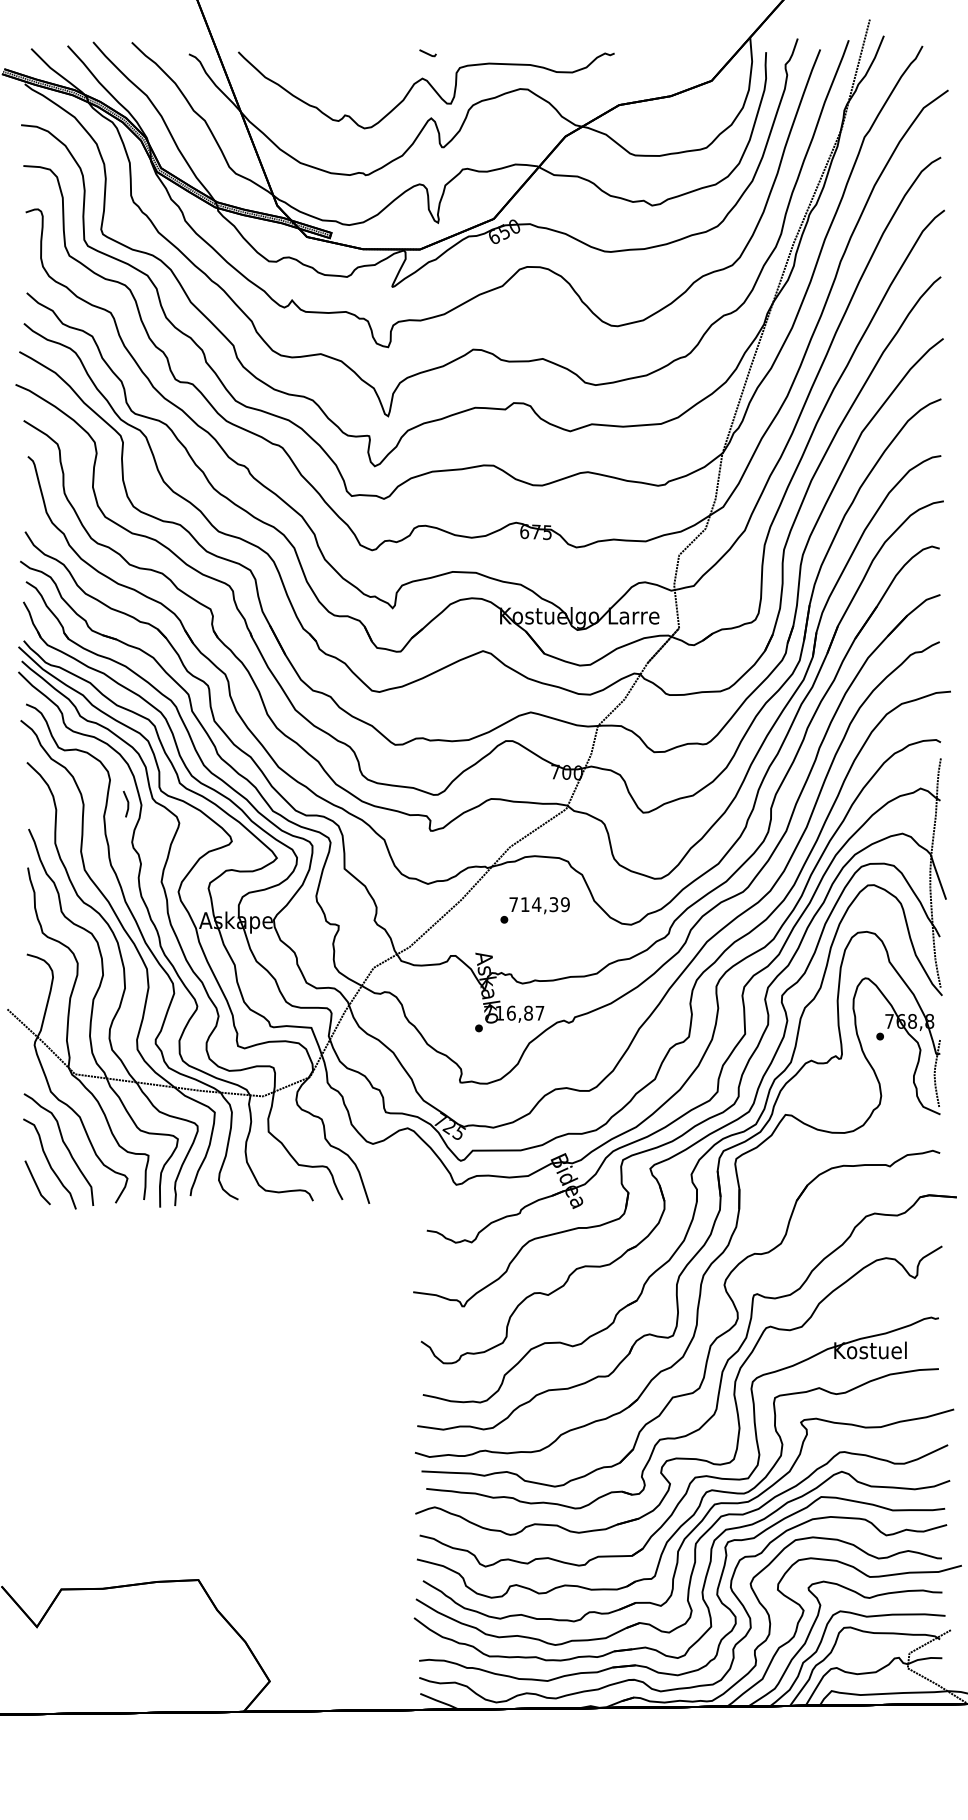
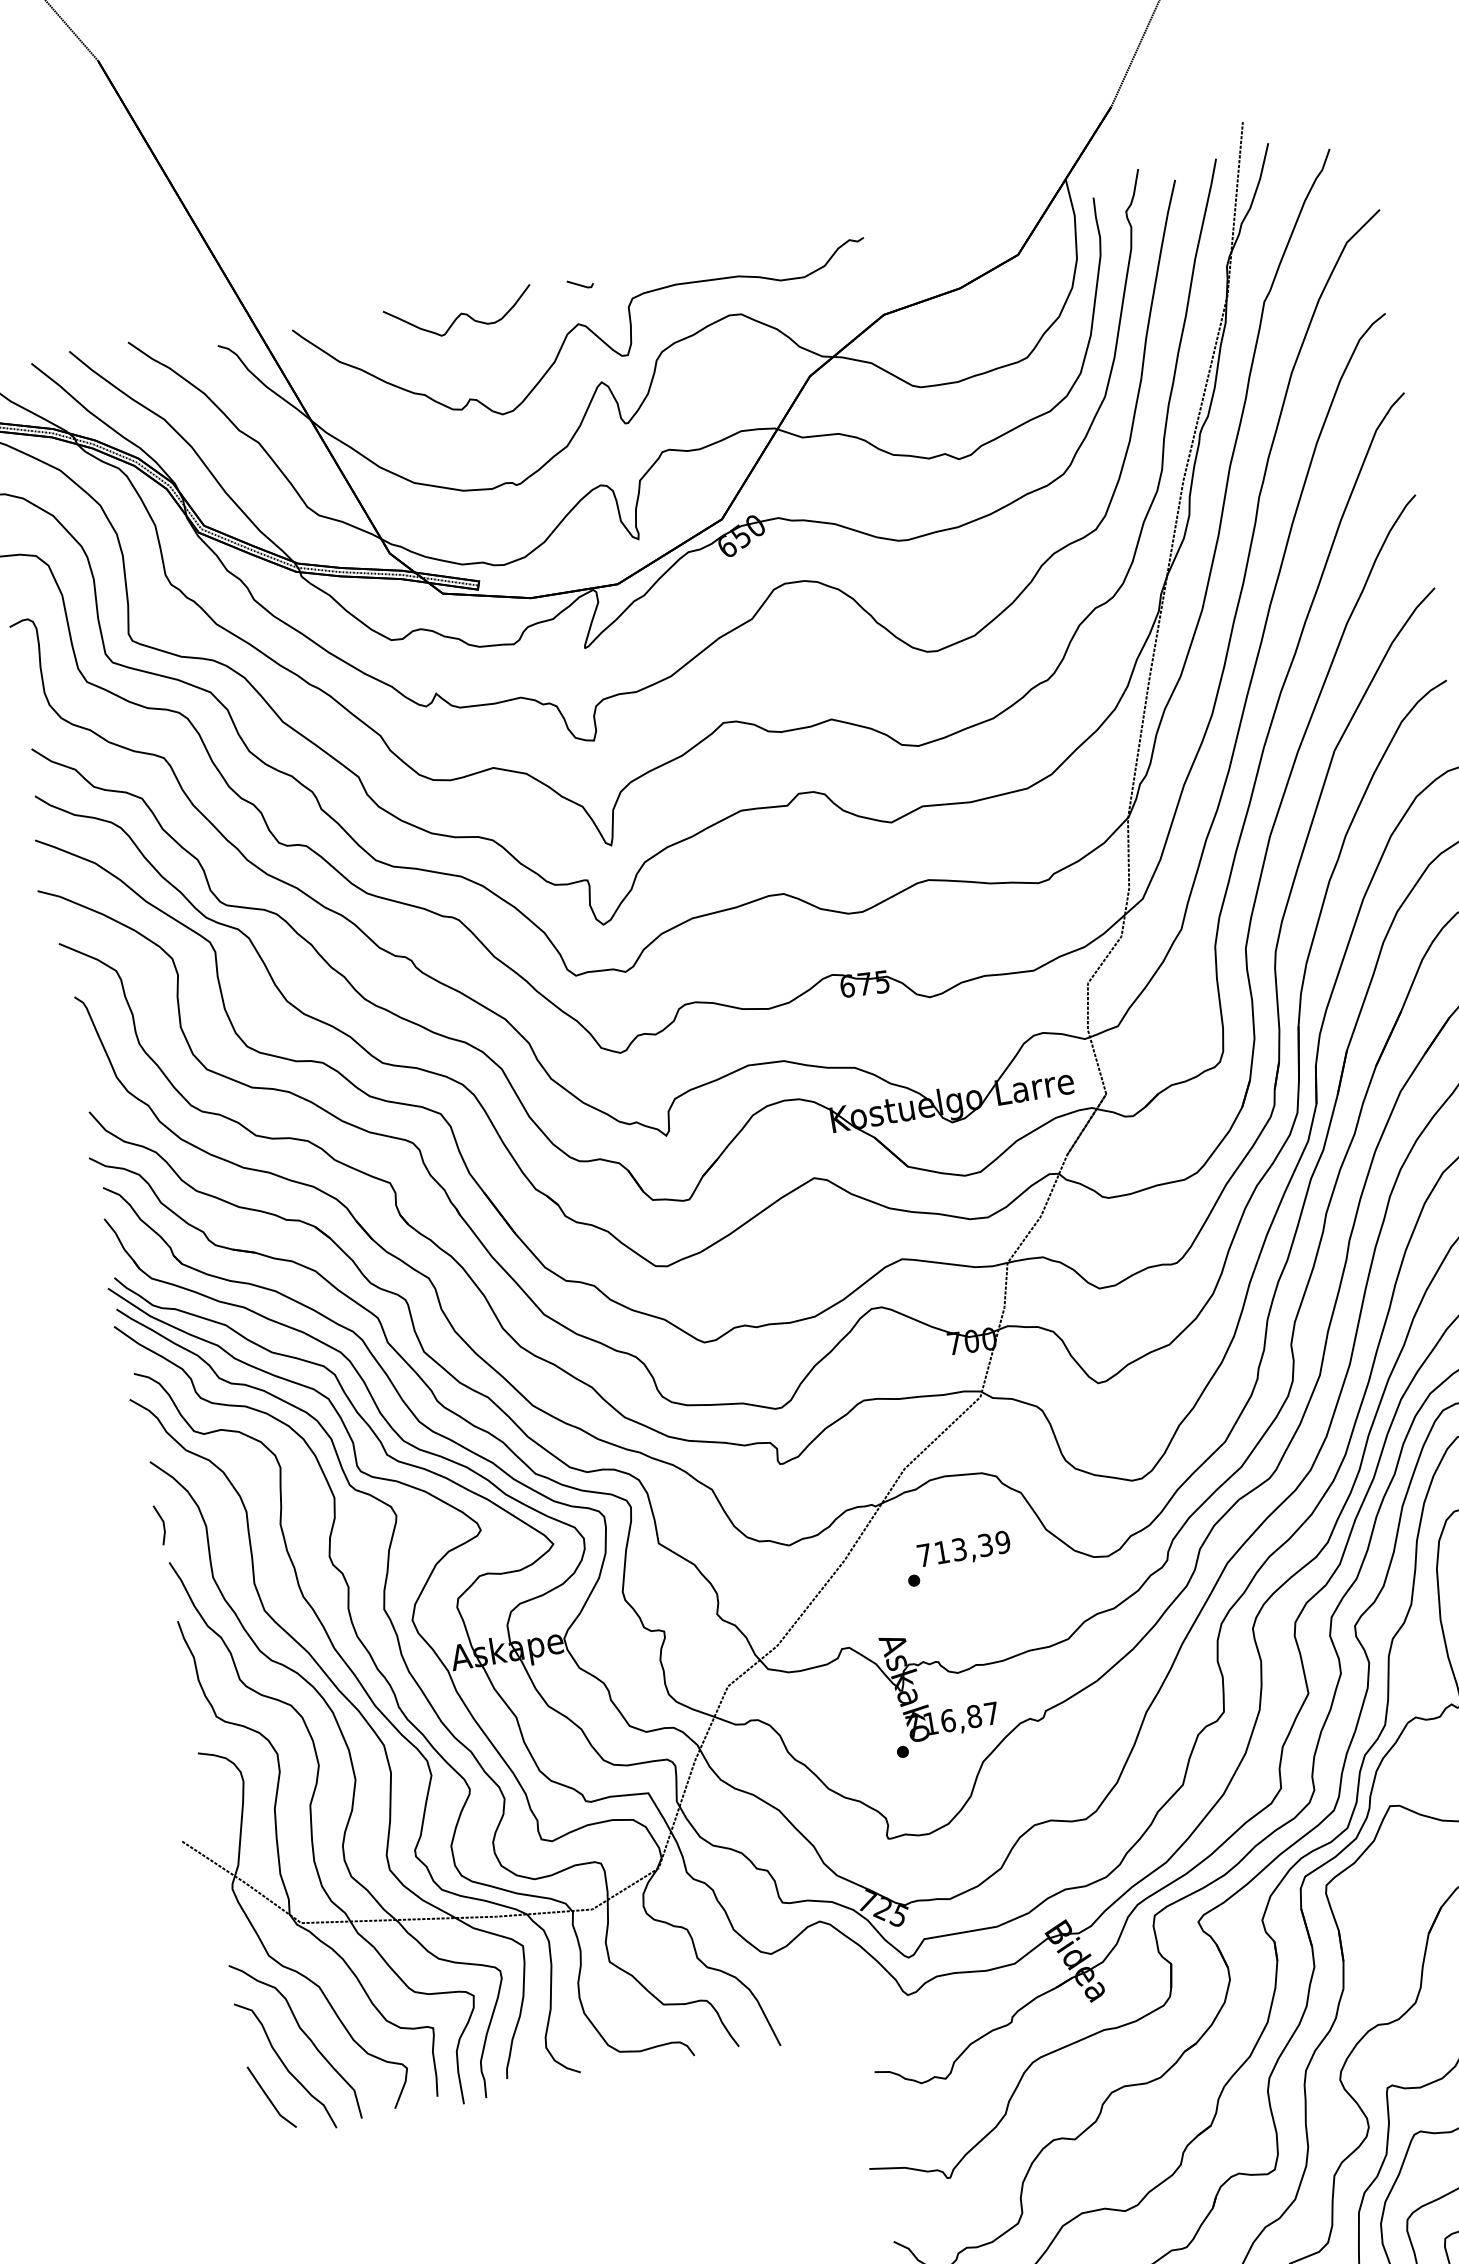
curve: (346, 59) -> (458, 314), added
line: (127, 803) -> (162, 1523), moved
text: (536, 904) -> (959, 1549), 714,39 -> 713,39

